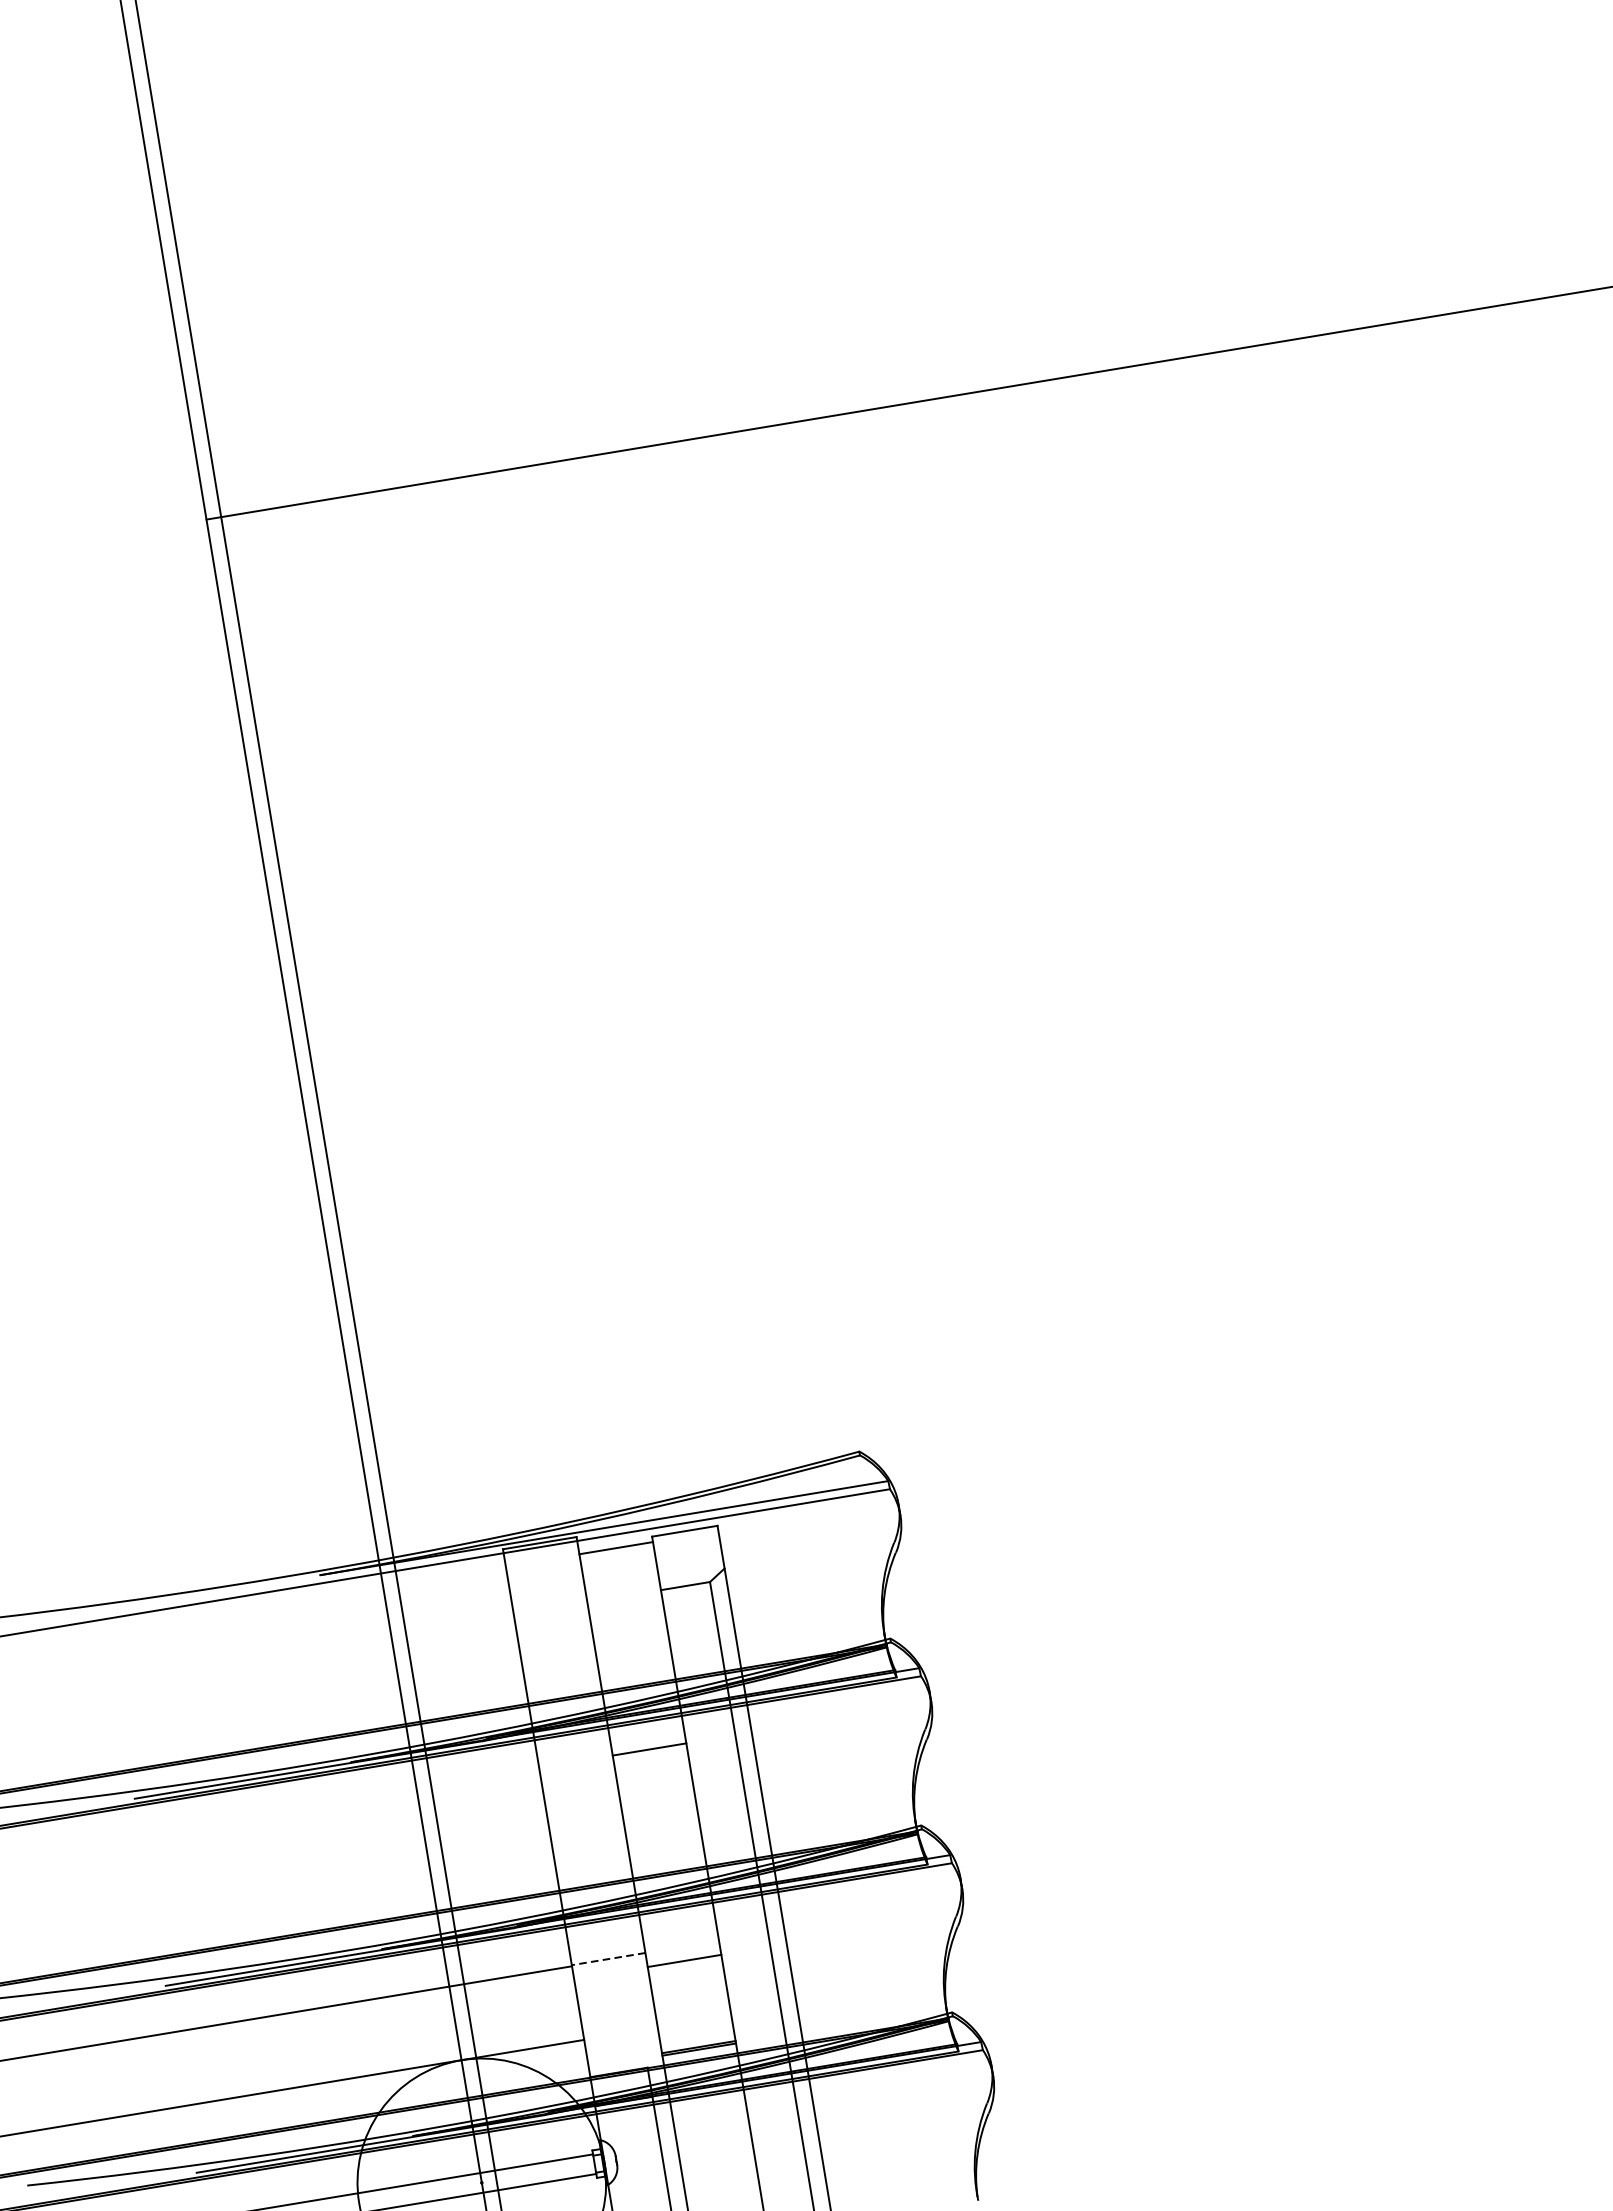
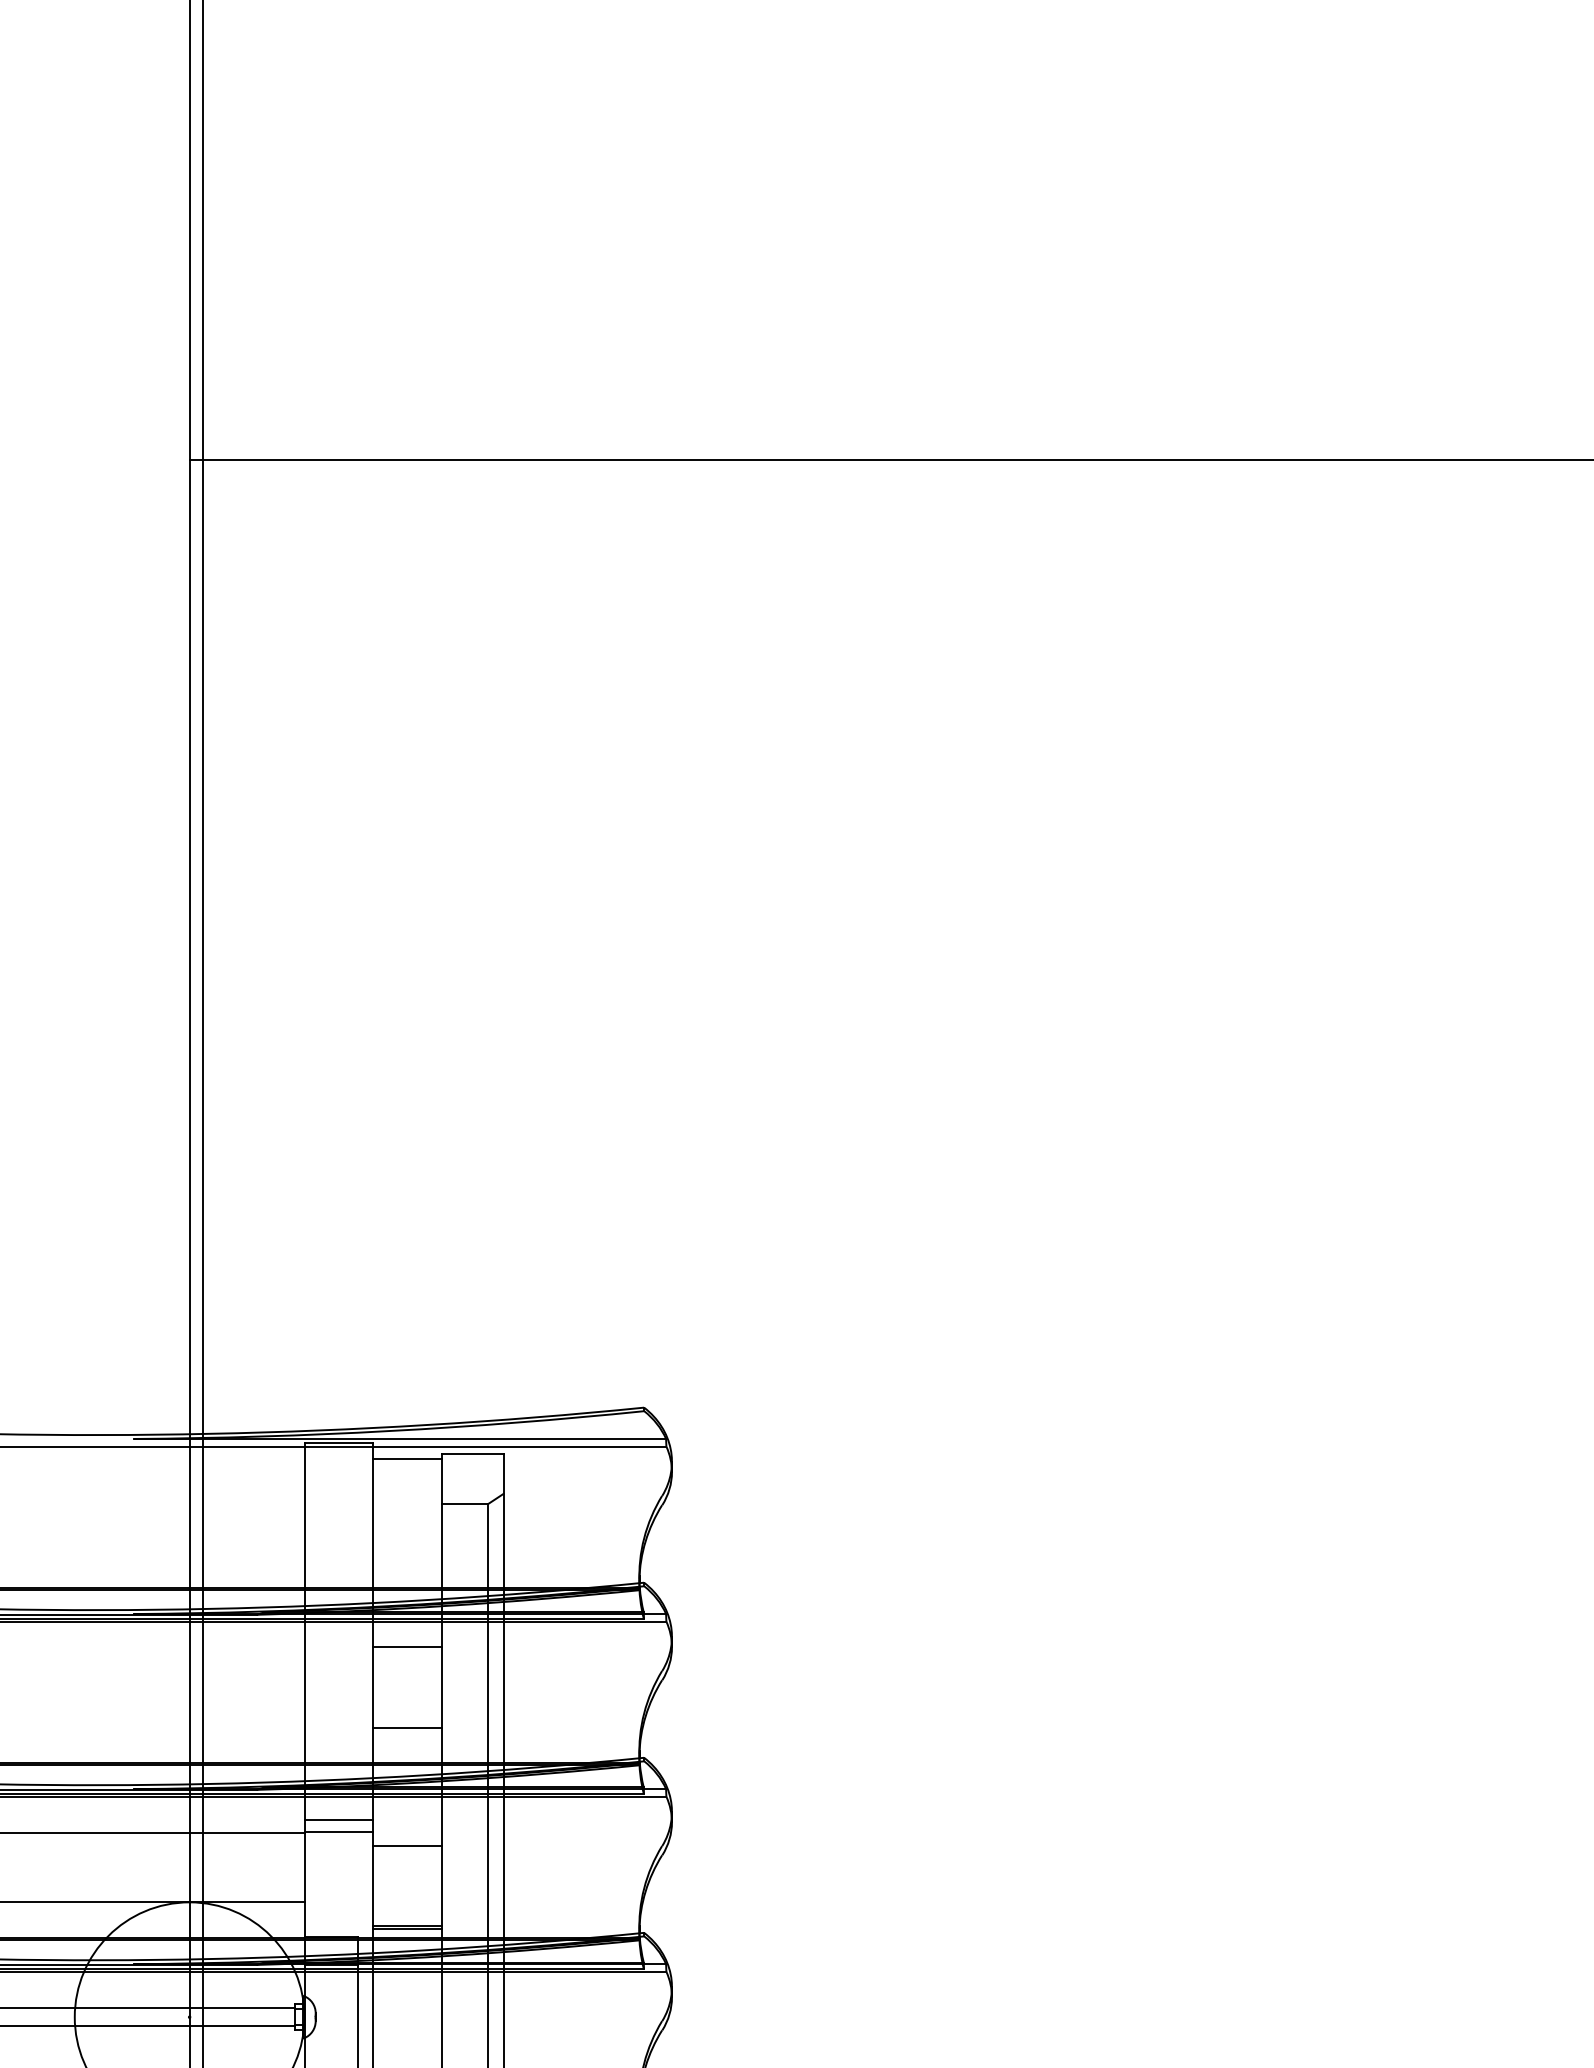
line: (663, 1836) -> (407, 1728), added
line: (606, 1946) -> (338, 1820), added
line: (608, 1959) -> (338, 1832), dashed -> solid

